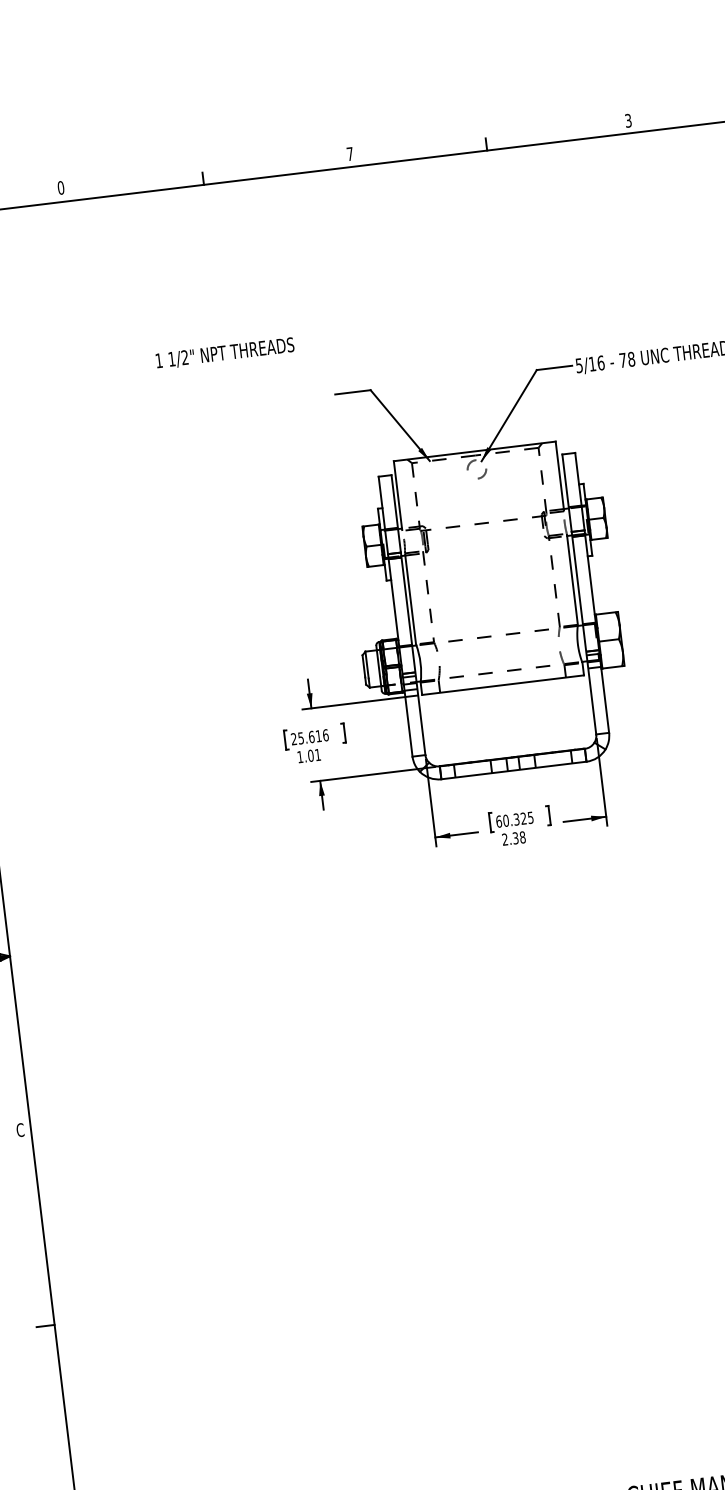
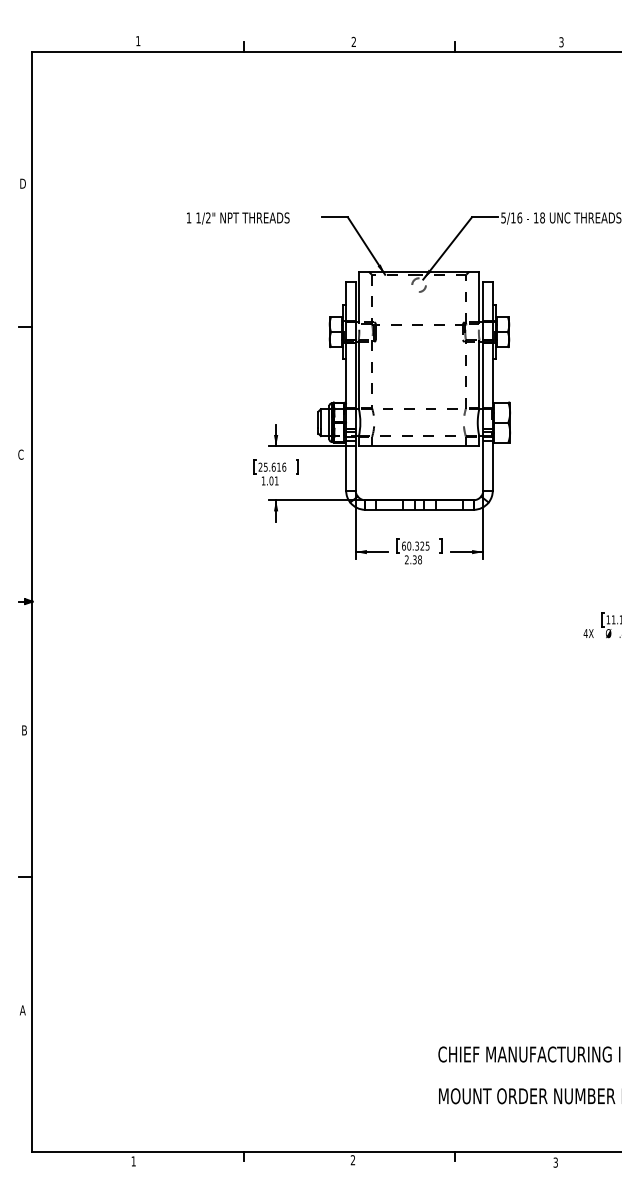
text: (349, 153) -> (353, 41), 7 -> 2
text: (61, 188) -> (138, 41), 0 -> 1
text: (225, 353) -> (238, 218), moved
text: (622, 359) -> (535, 217), 78 -> 18
text: (20, 1130) -> (24, 730), C -> B

